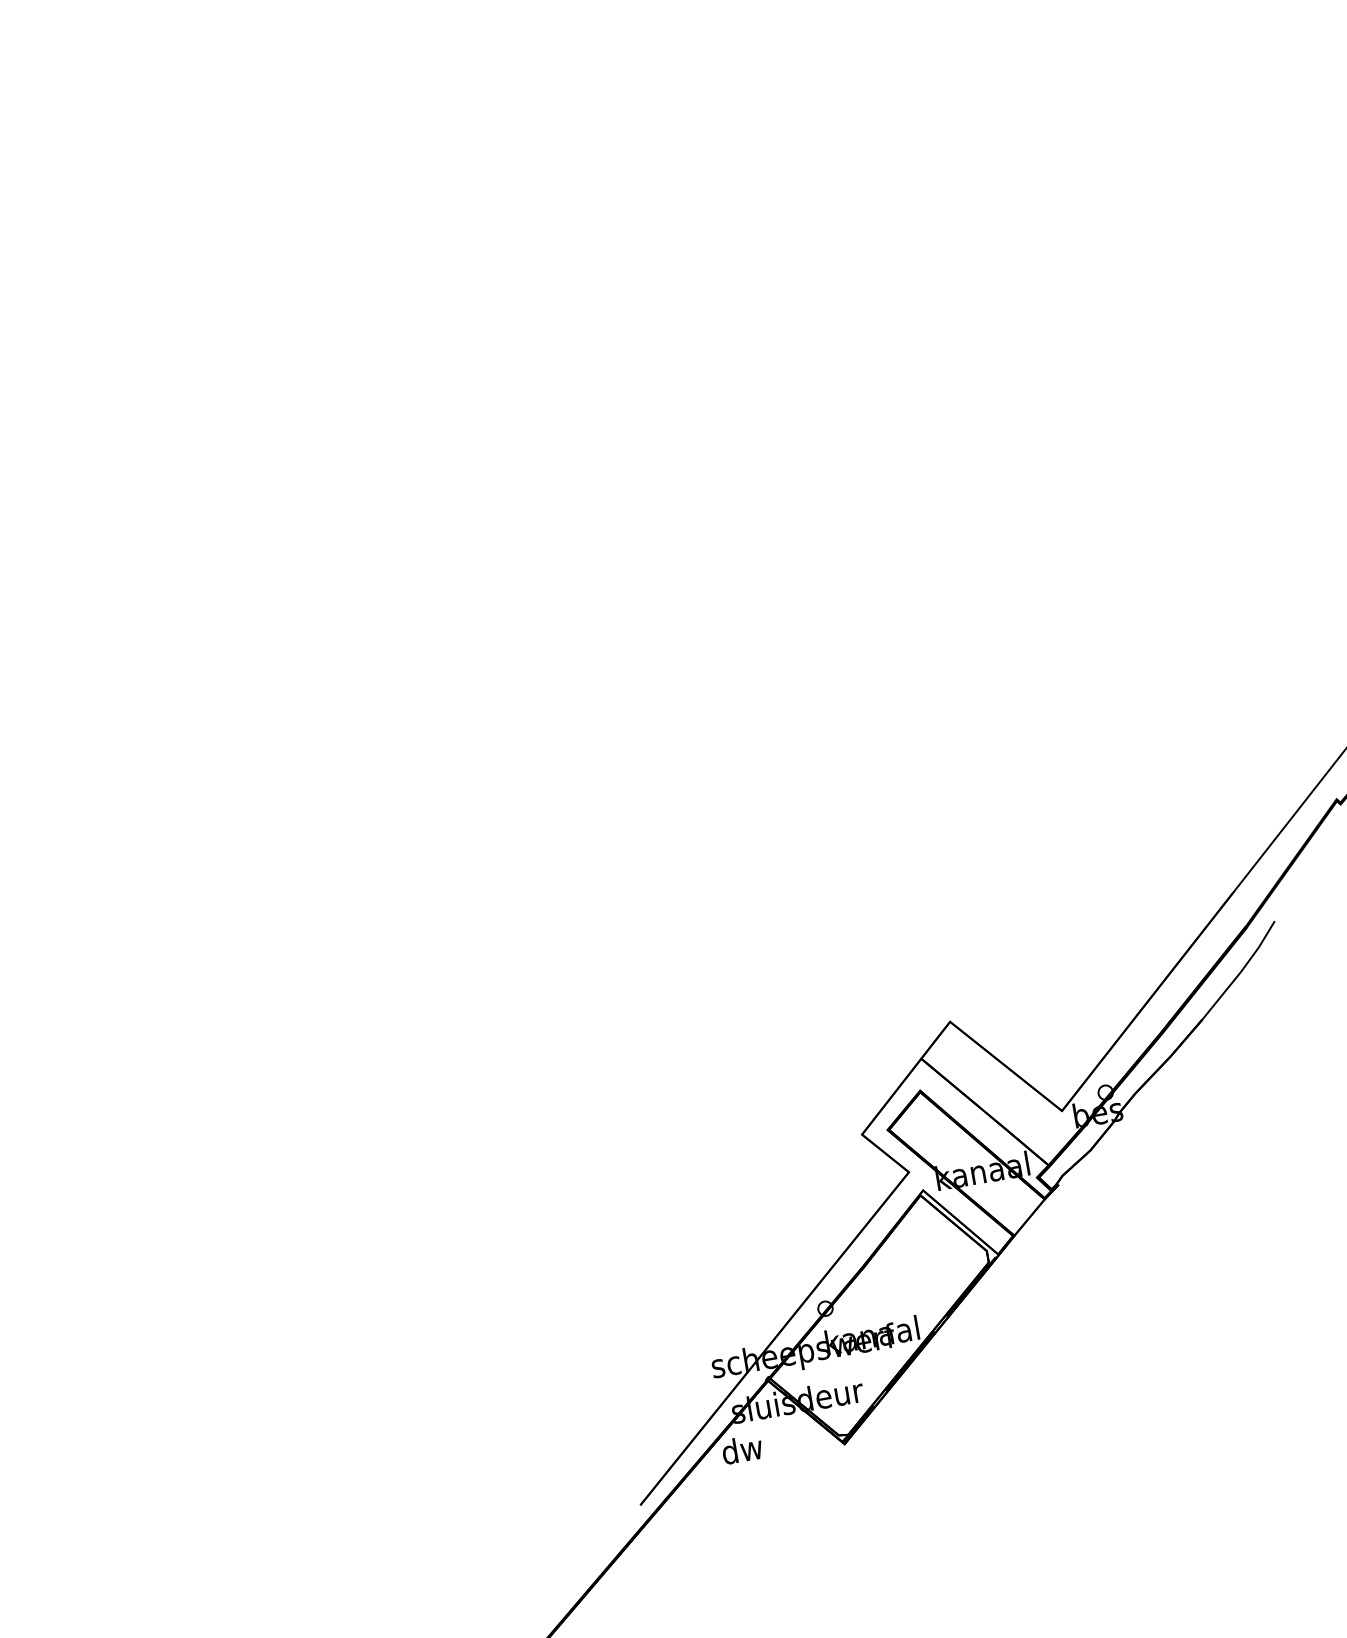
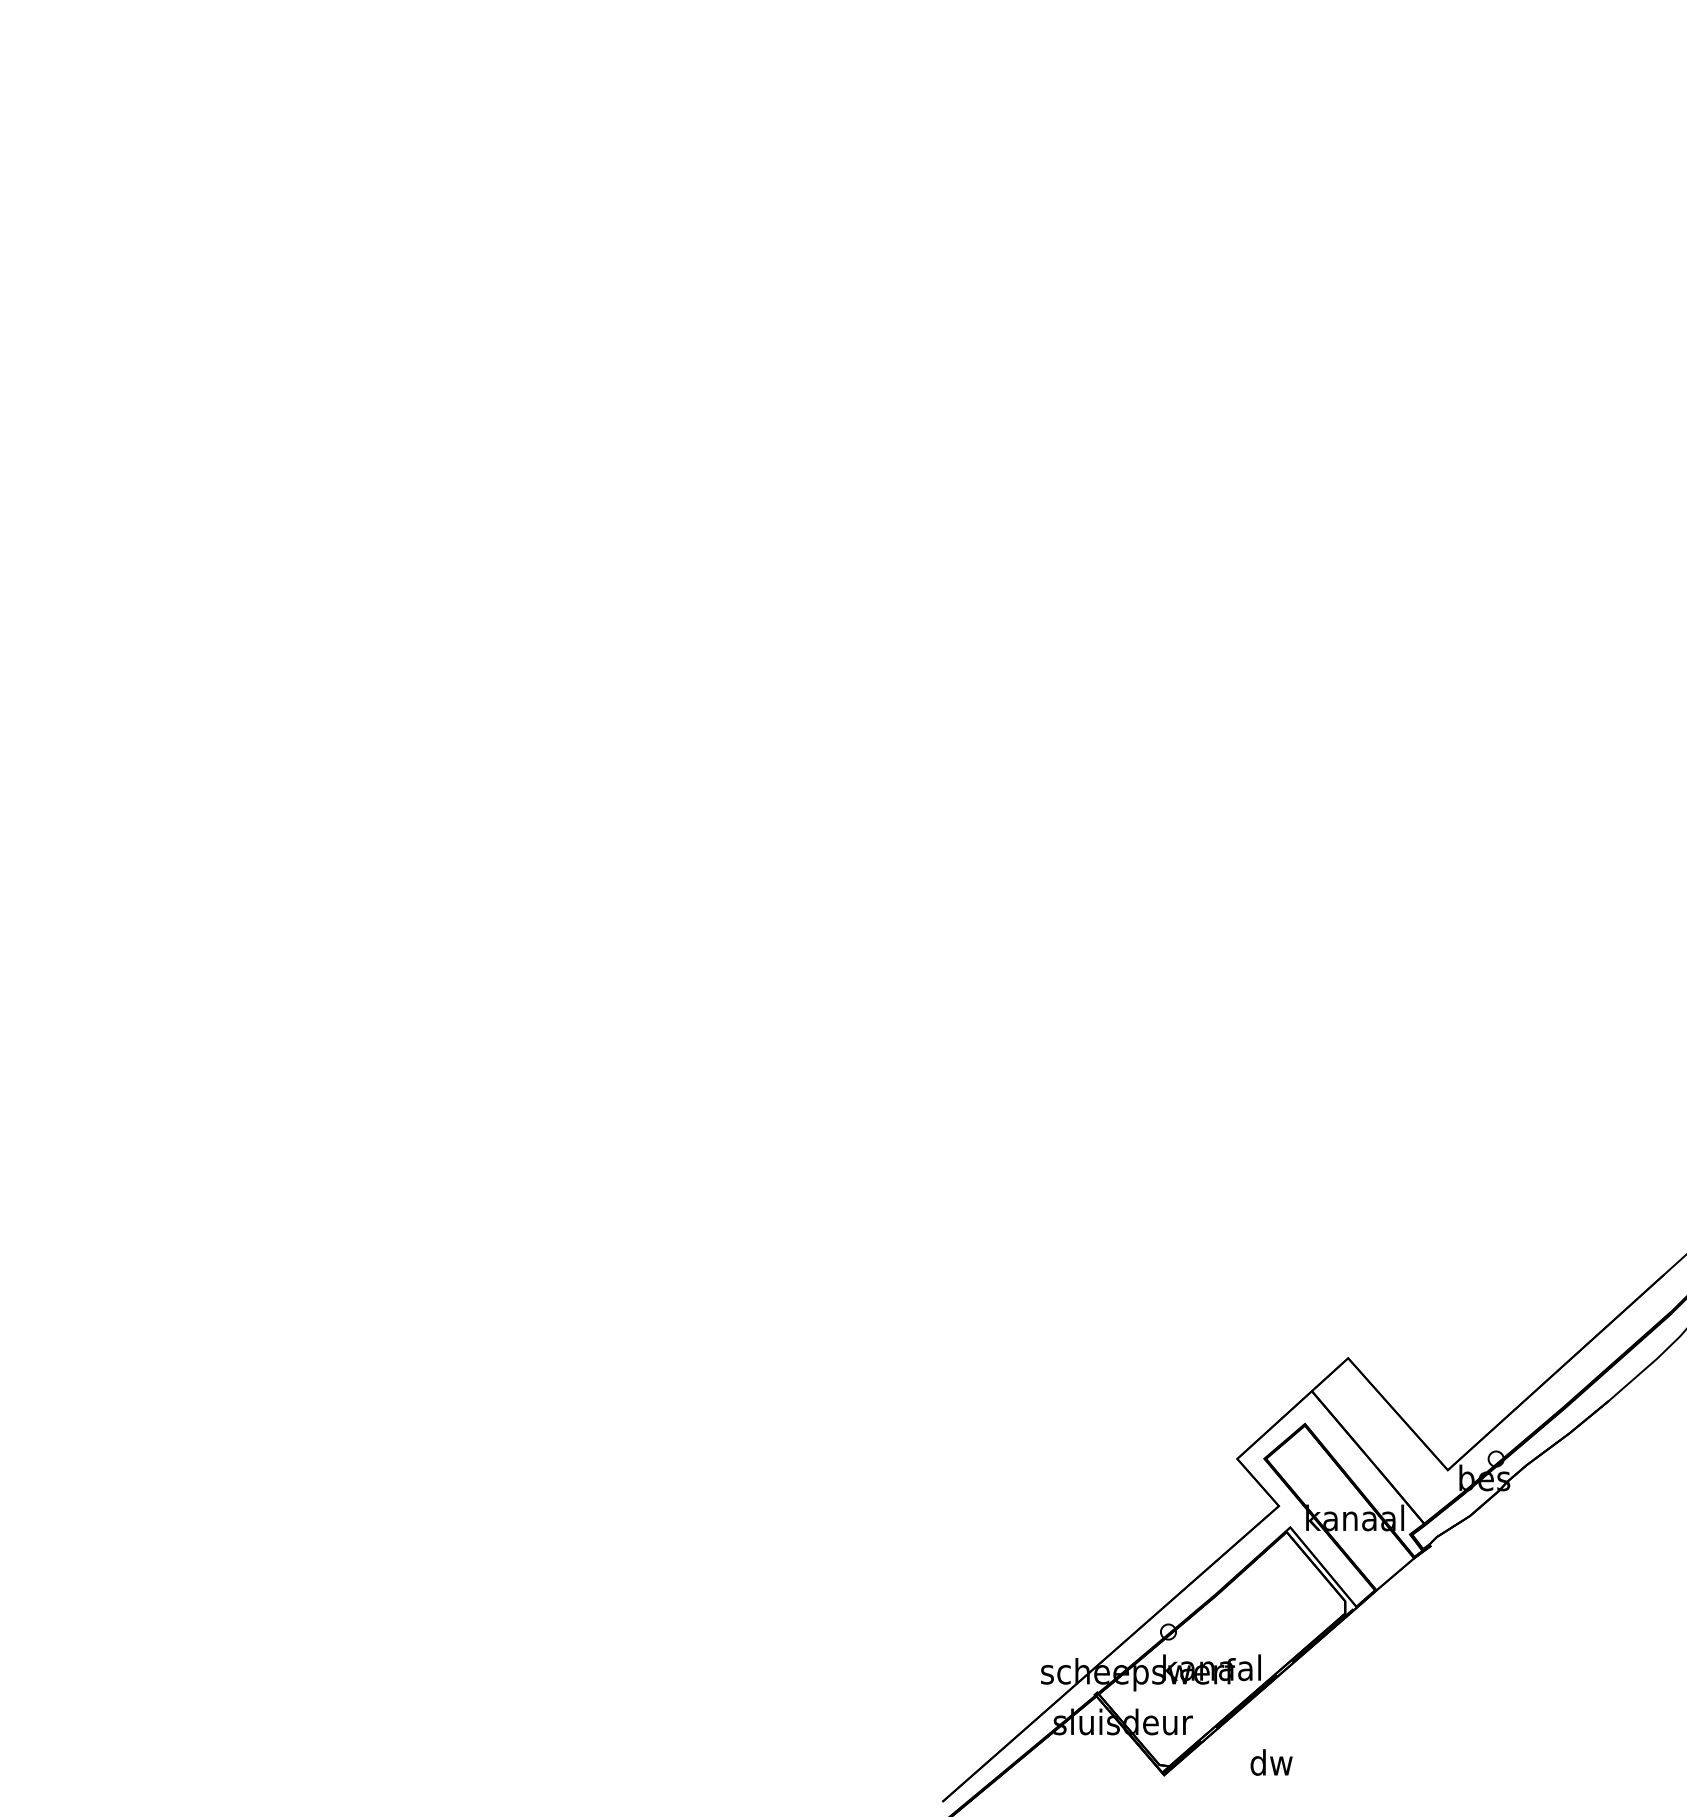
text: (742, 1449) -> (1271, 1762), moved

